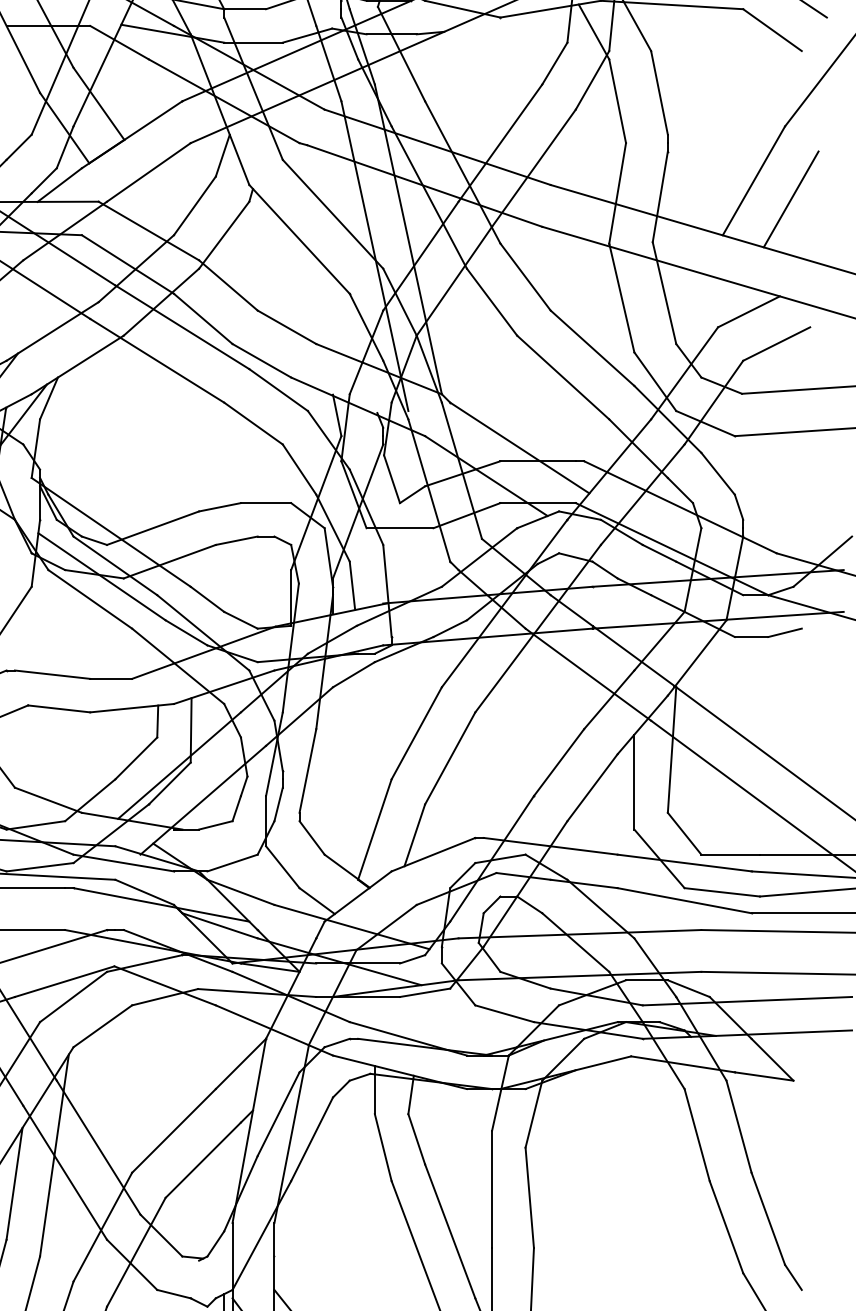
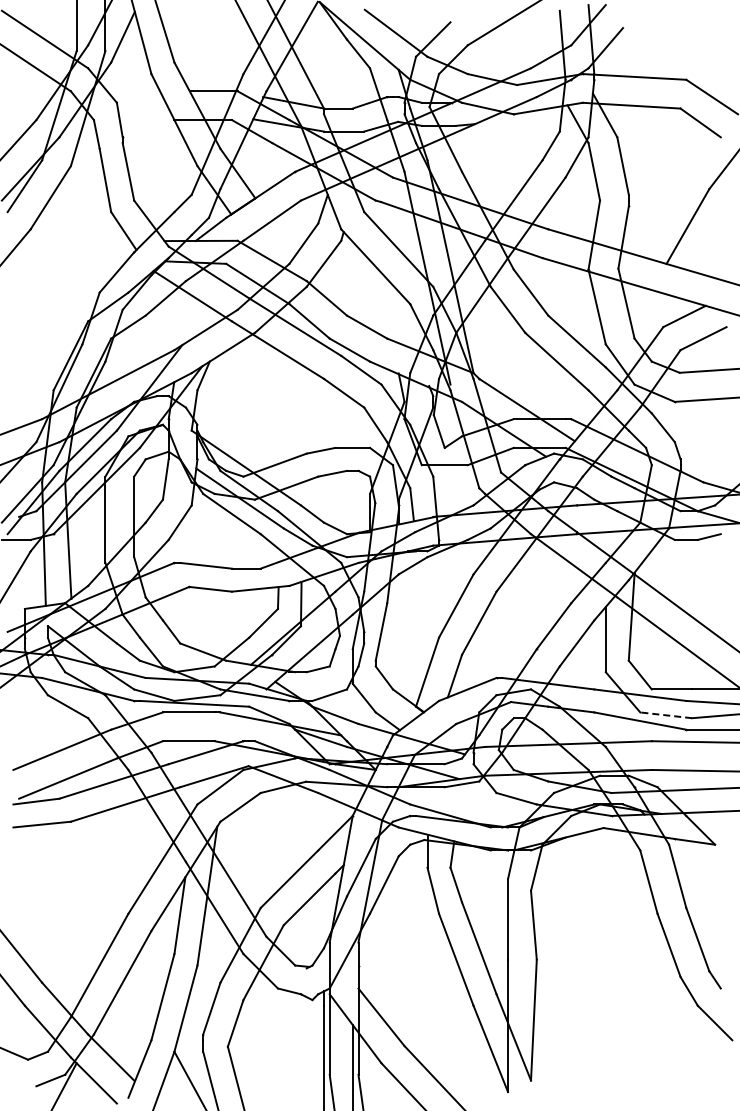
line: (791, 199) -> (713, 239), removed
line: (721, 892) -> (665, 715), solid -> dashed

